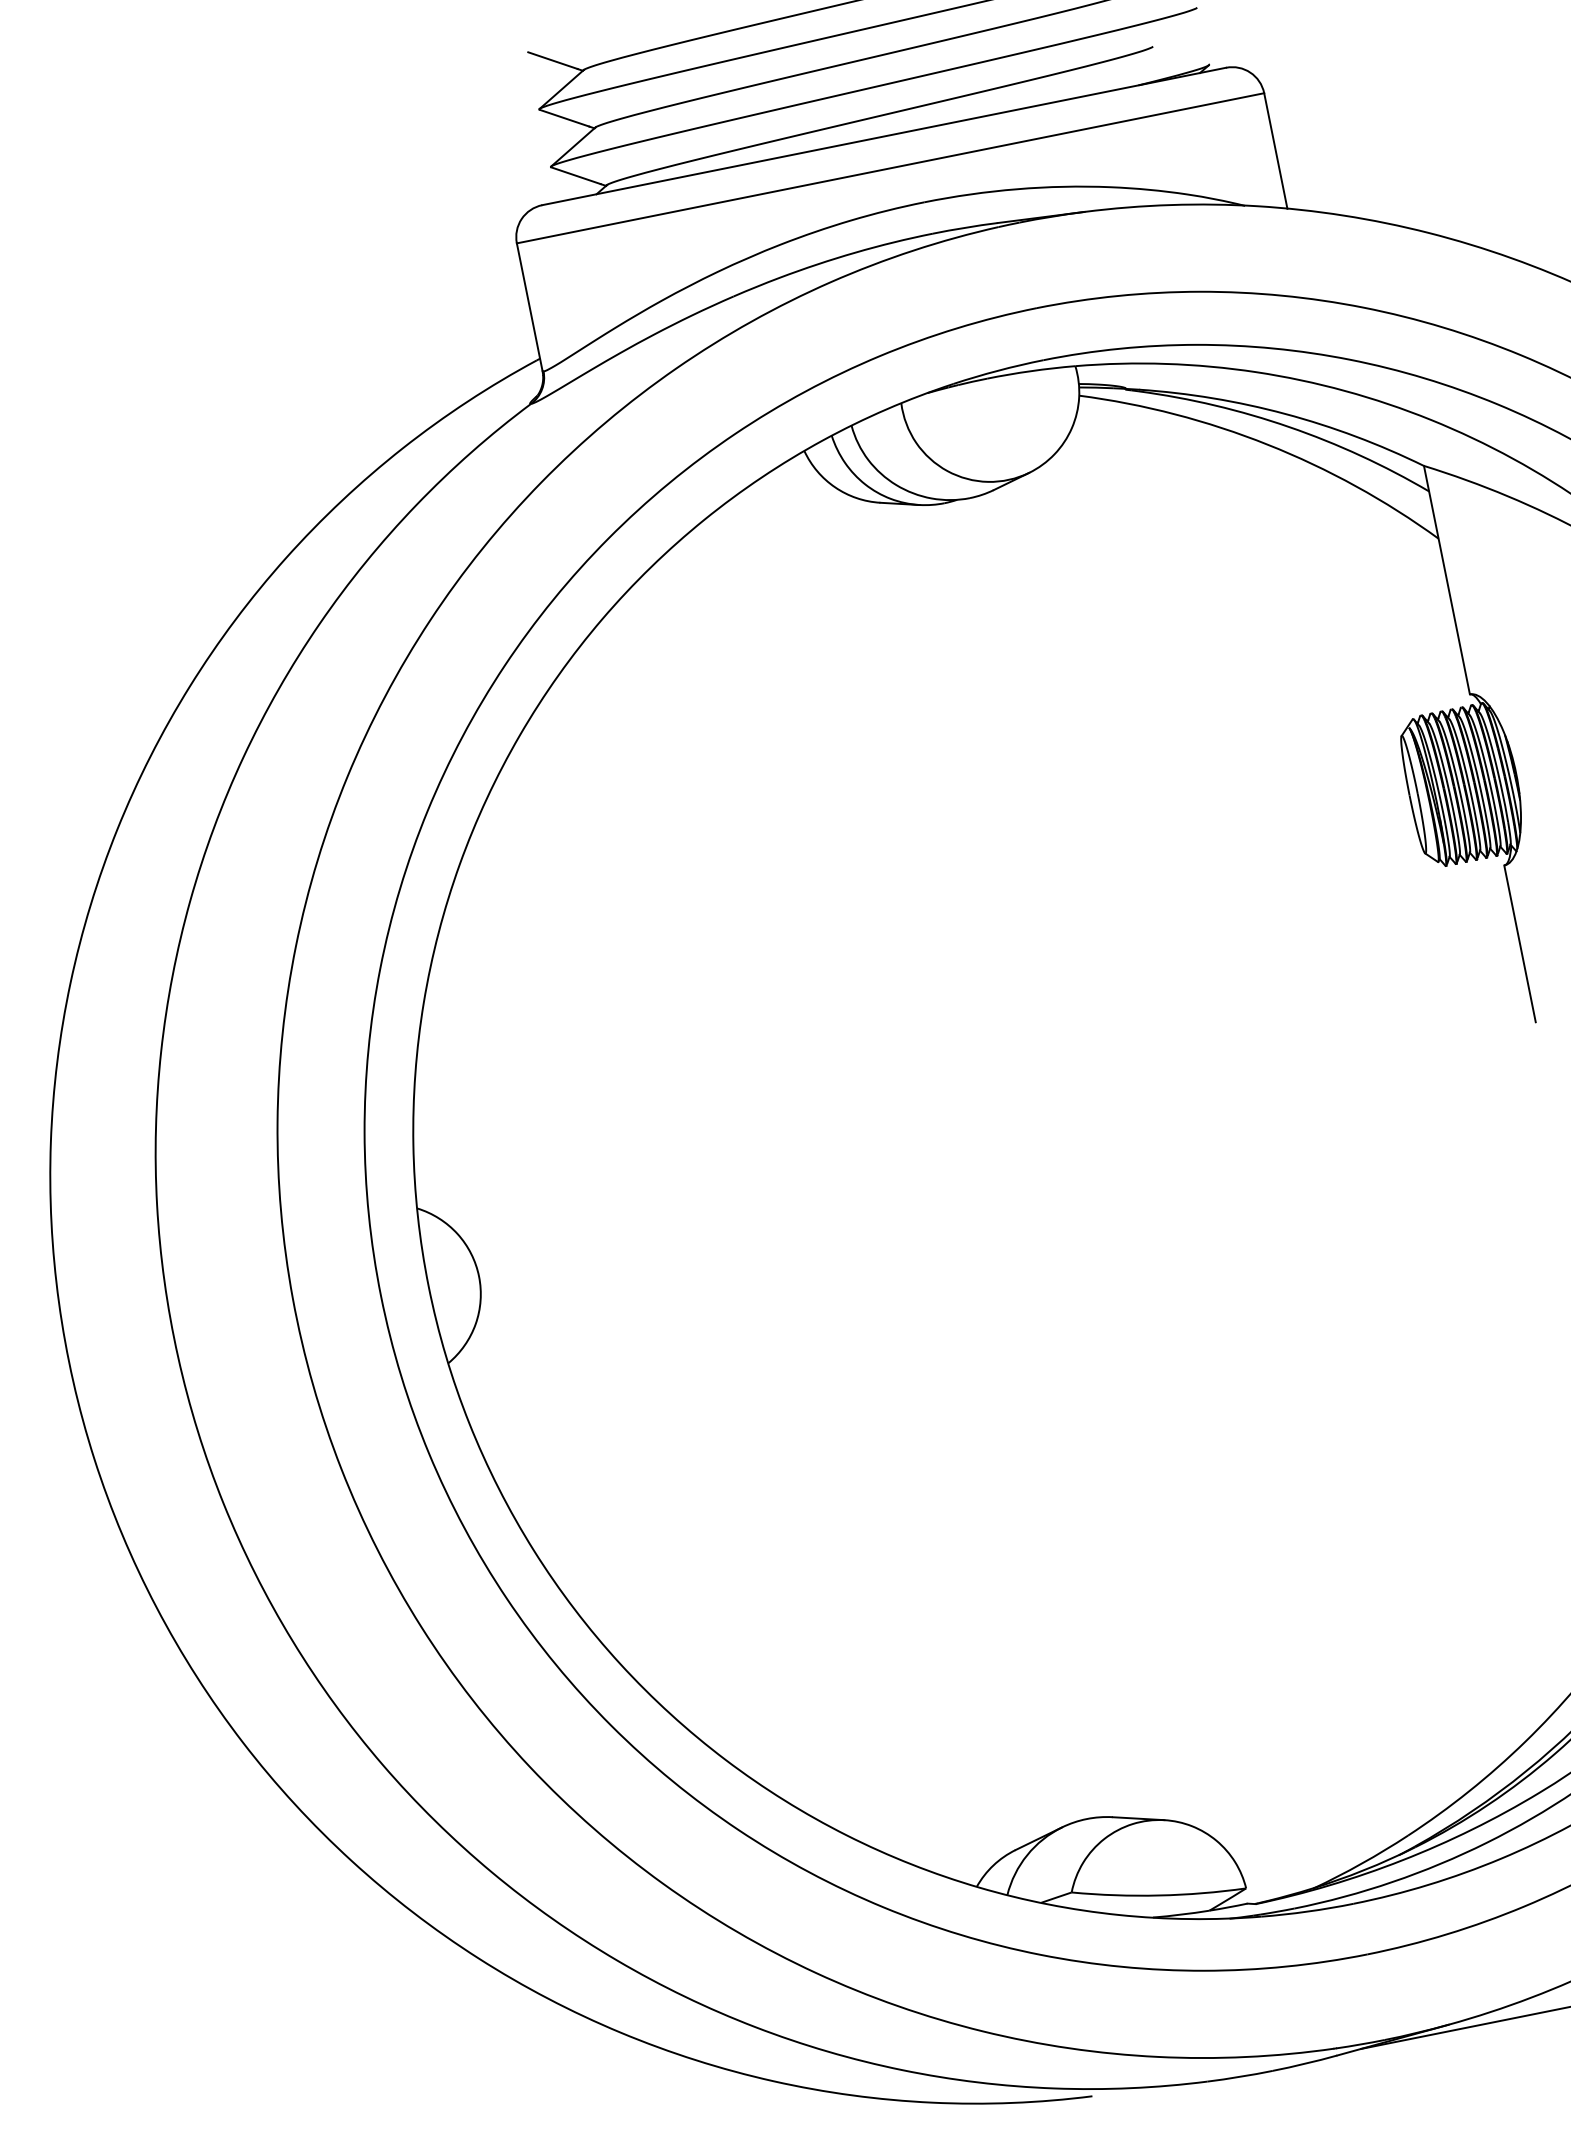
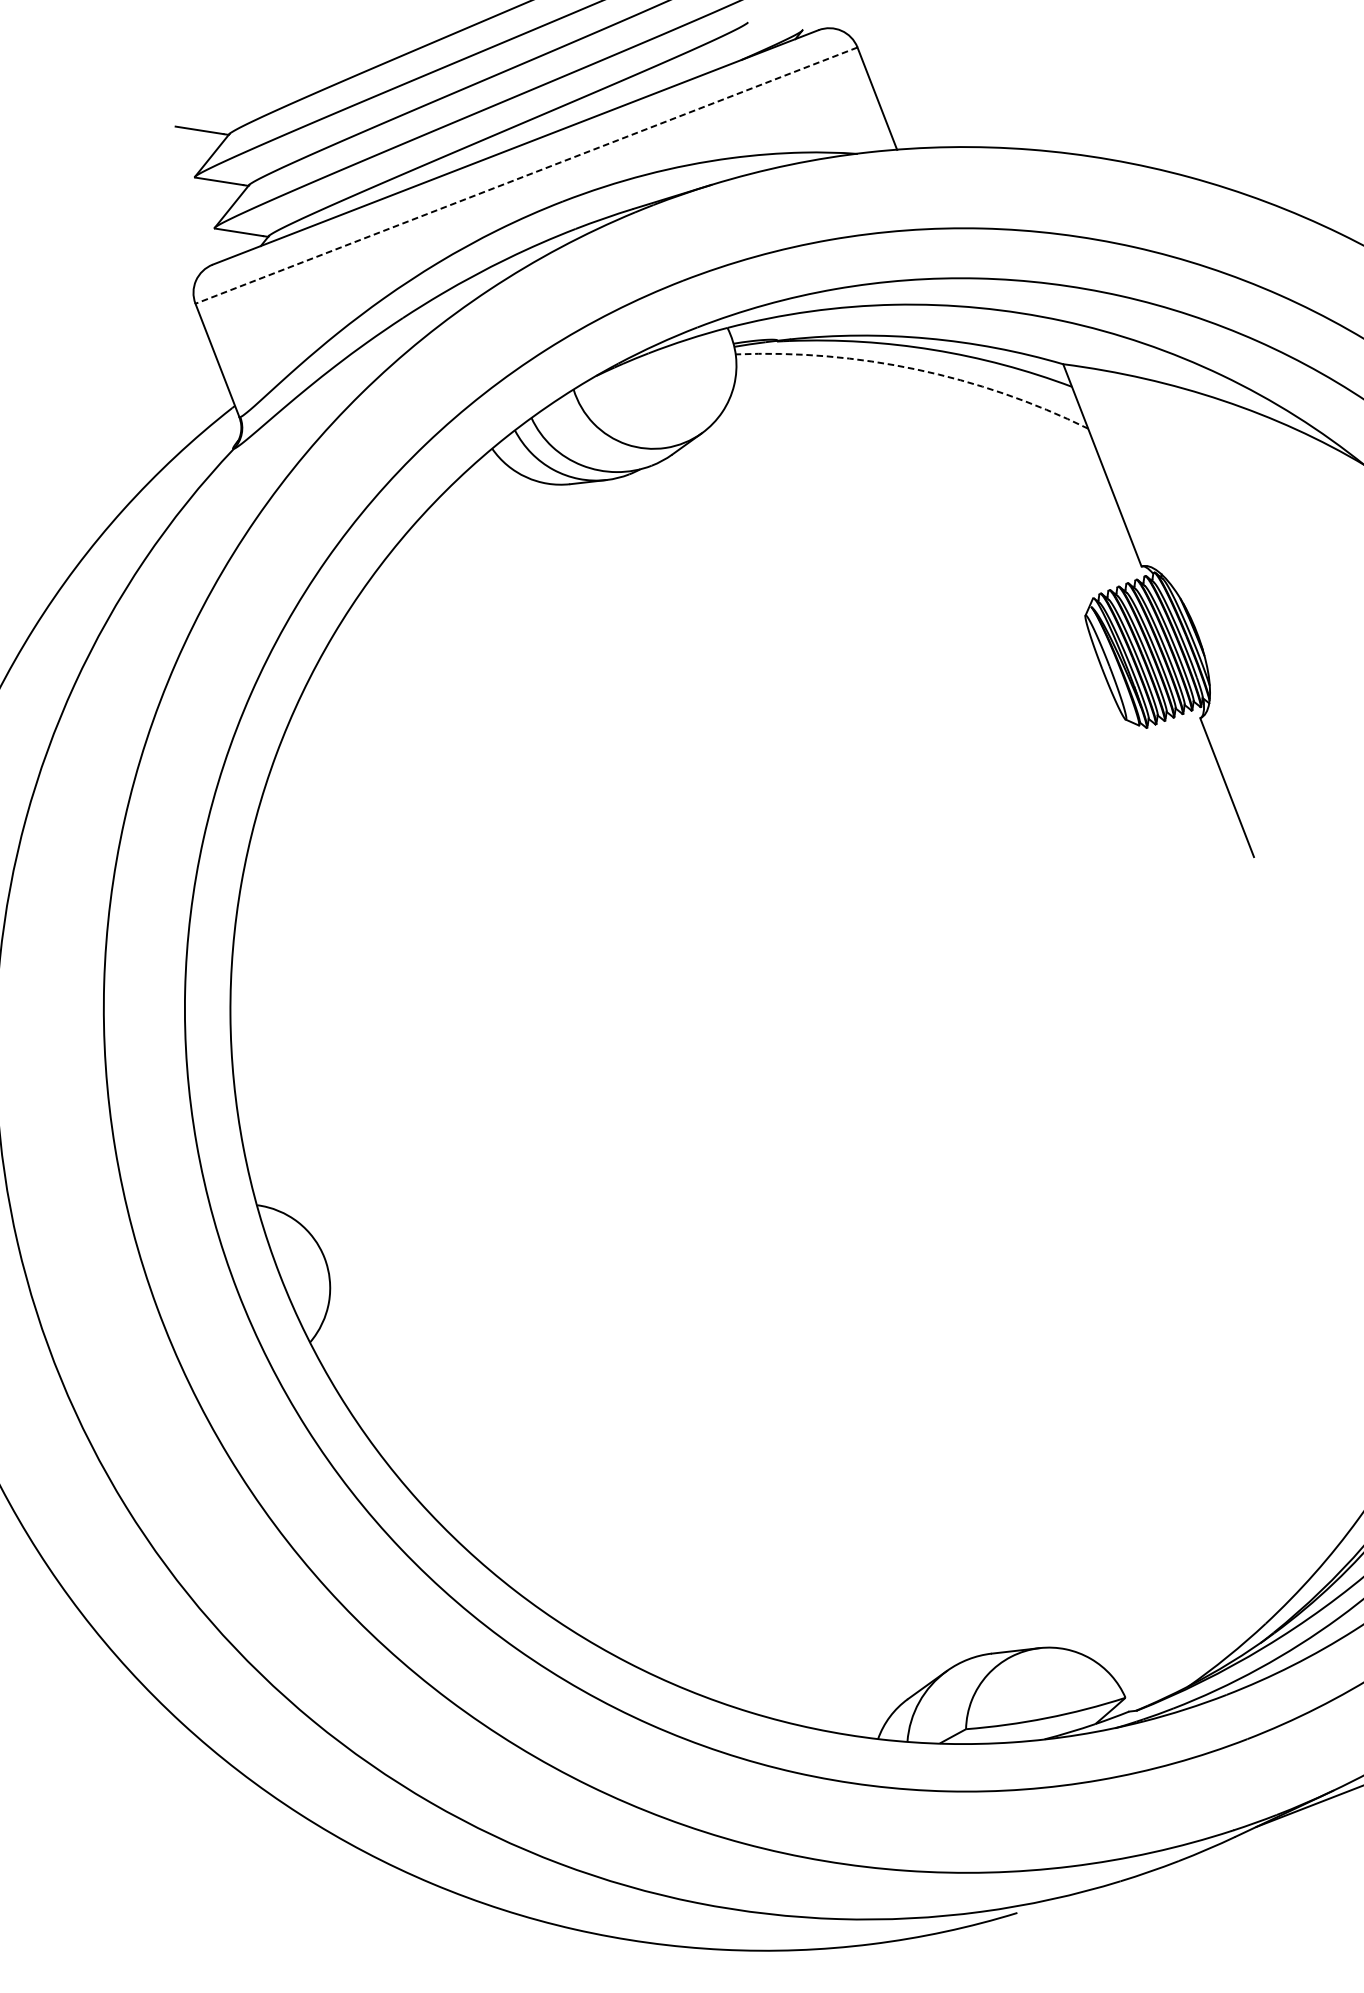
line: (890, 168) -> (526, 175), solid -> dashed
arc: (1267, 444) -> (916, 369), solid -> dashed

